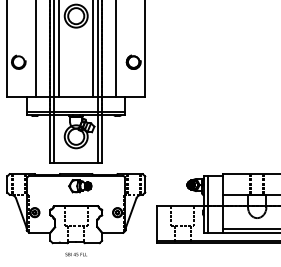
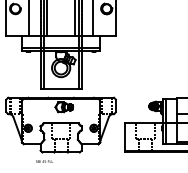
text: (75, 254) -> (43, 161), moved

